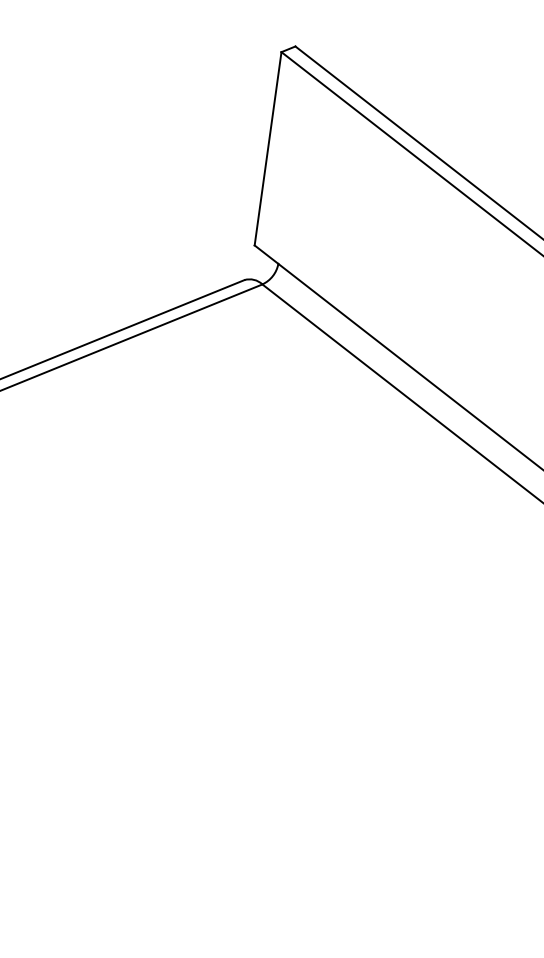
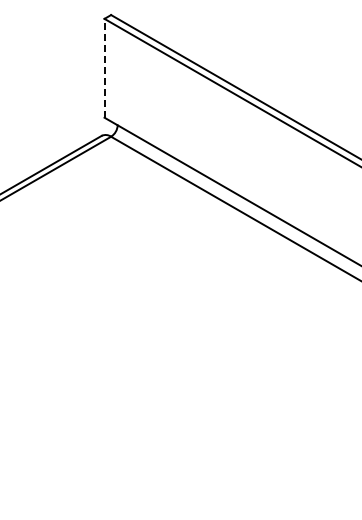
line: (268, 147) -> (104, 67), solid -> dashed

